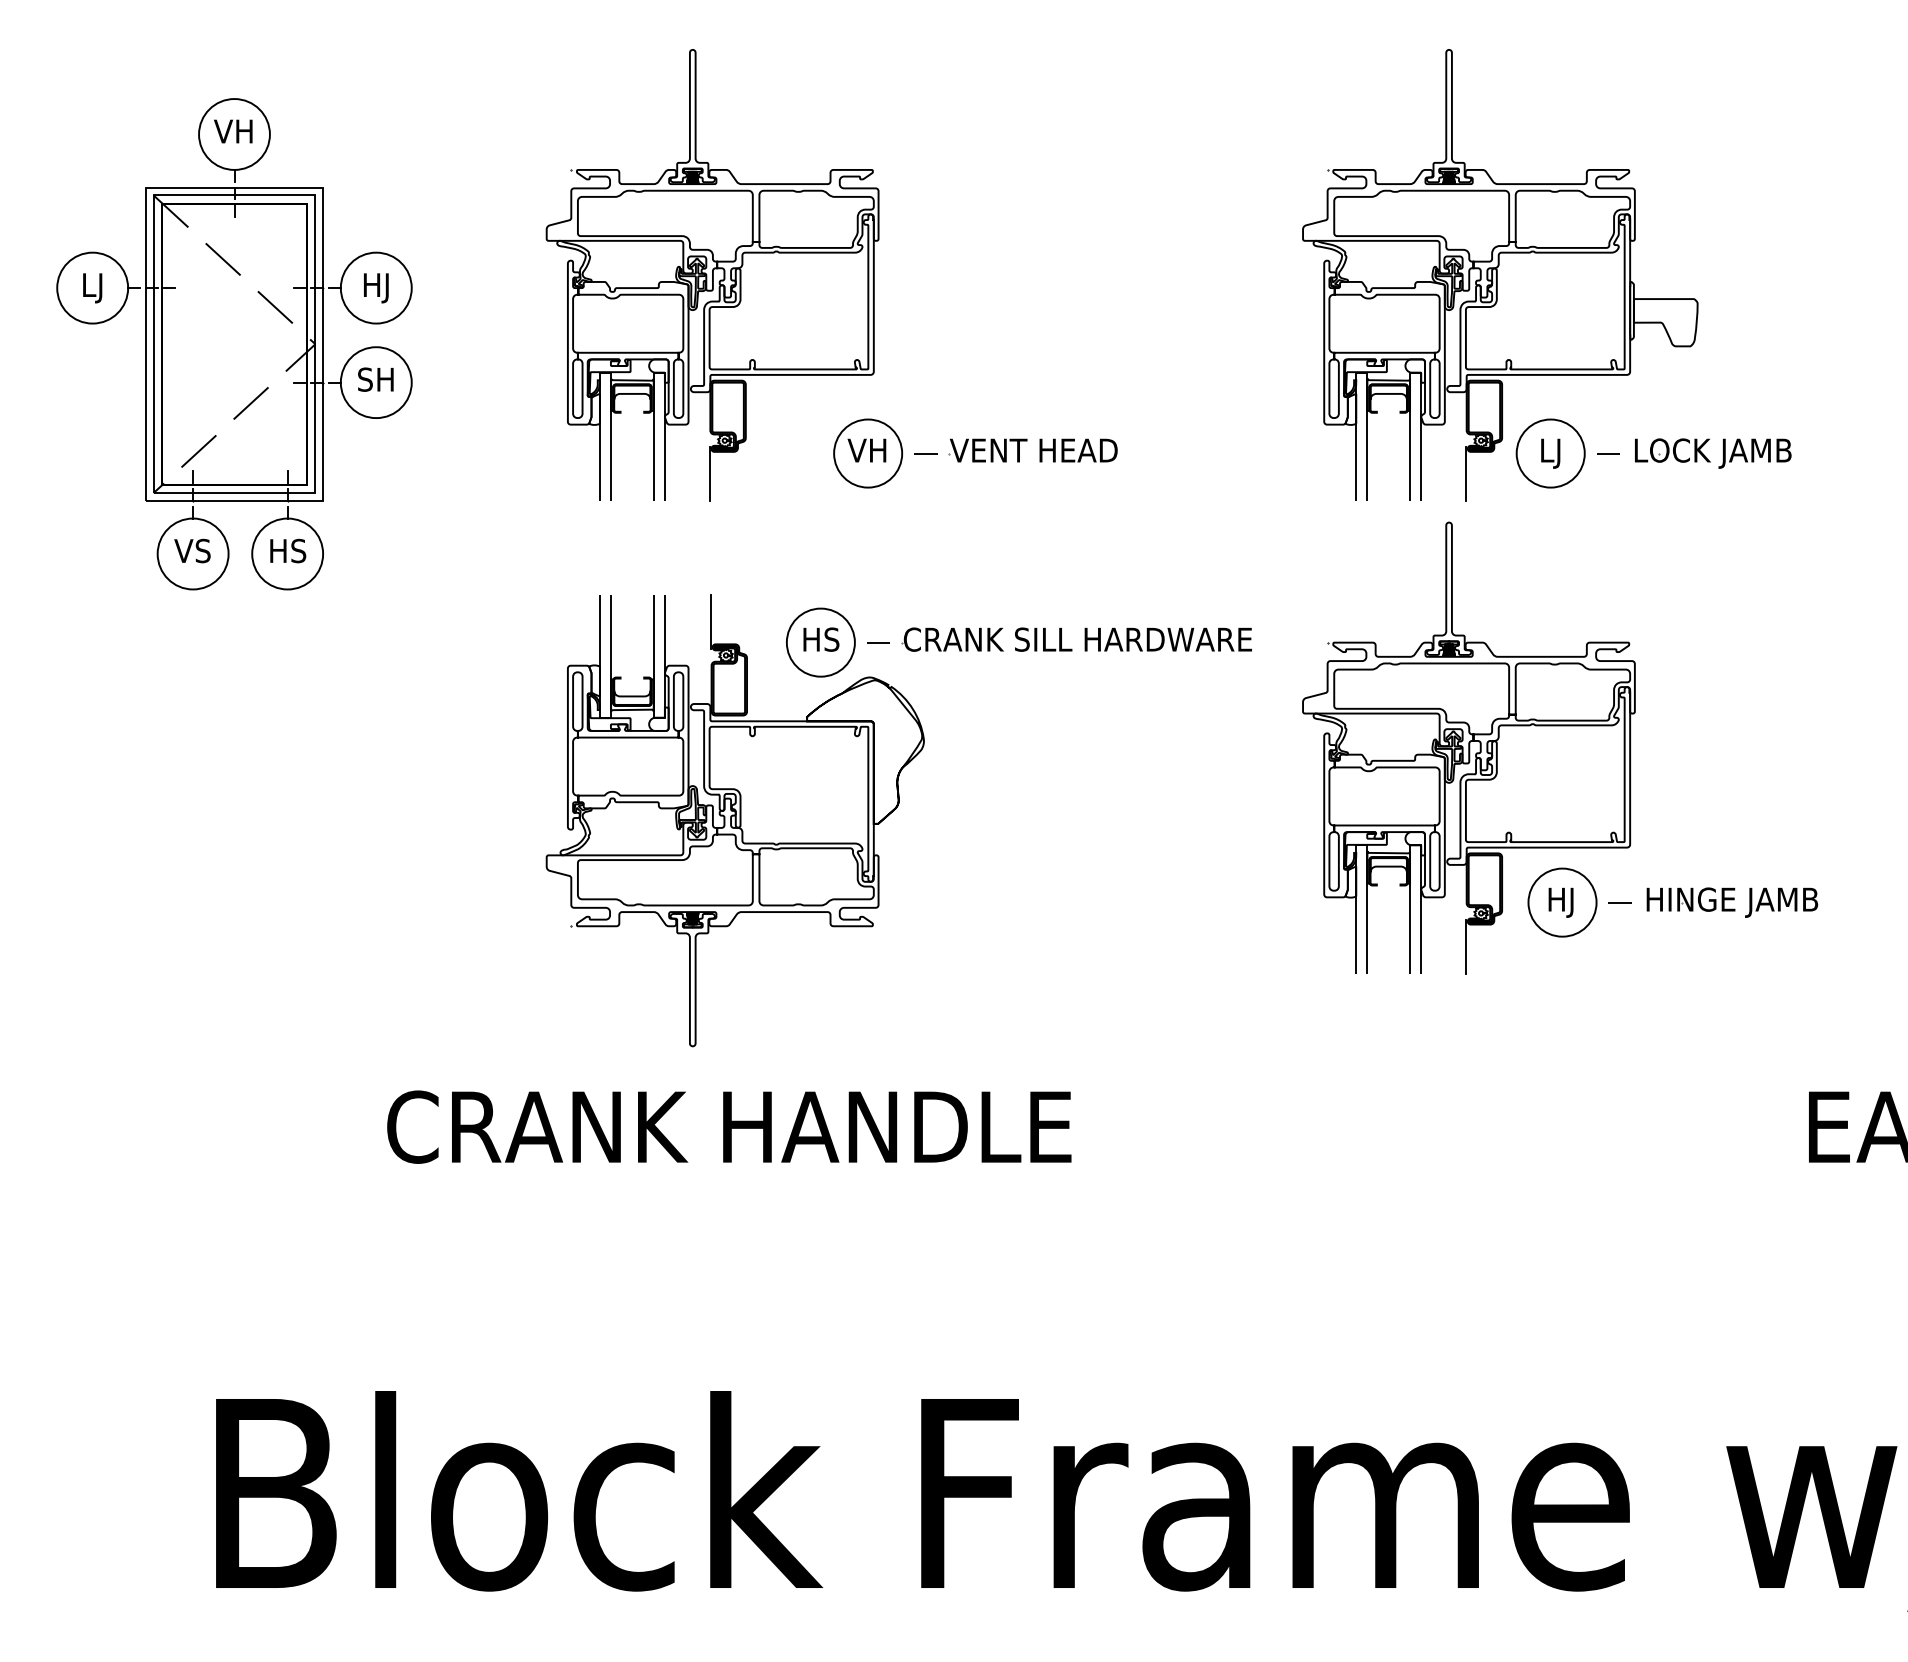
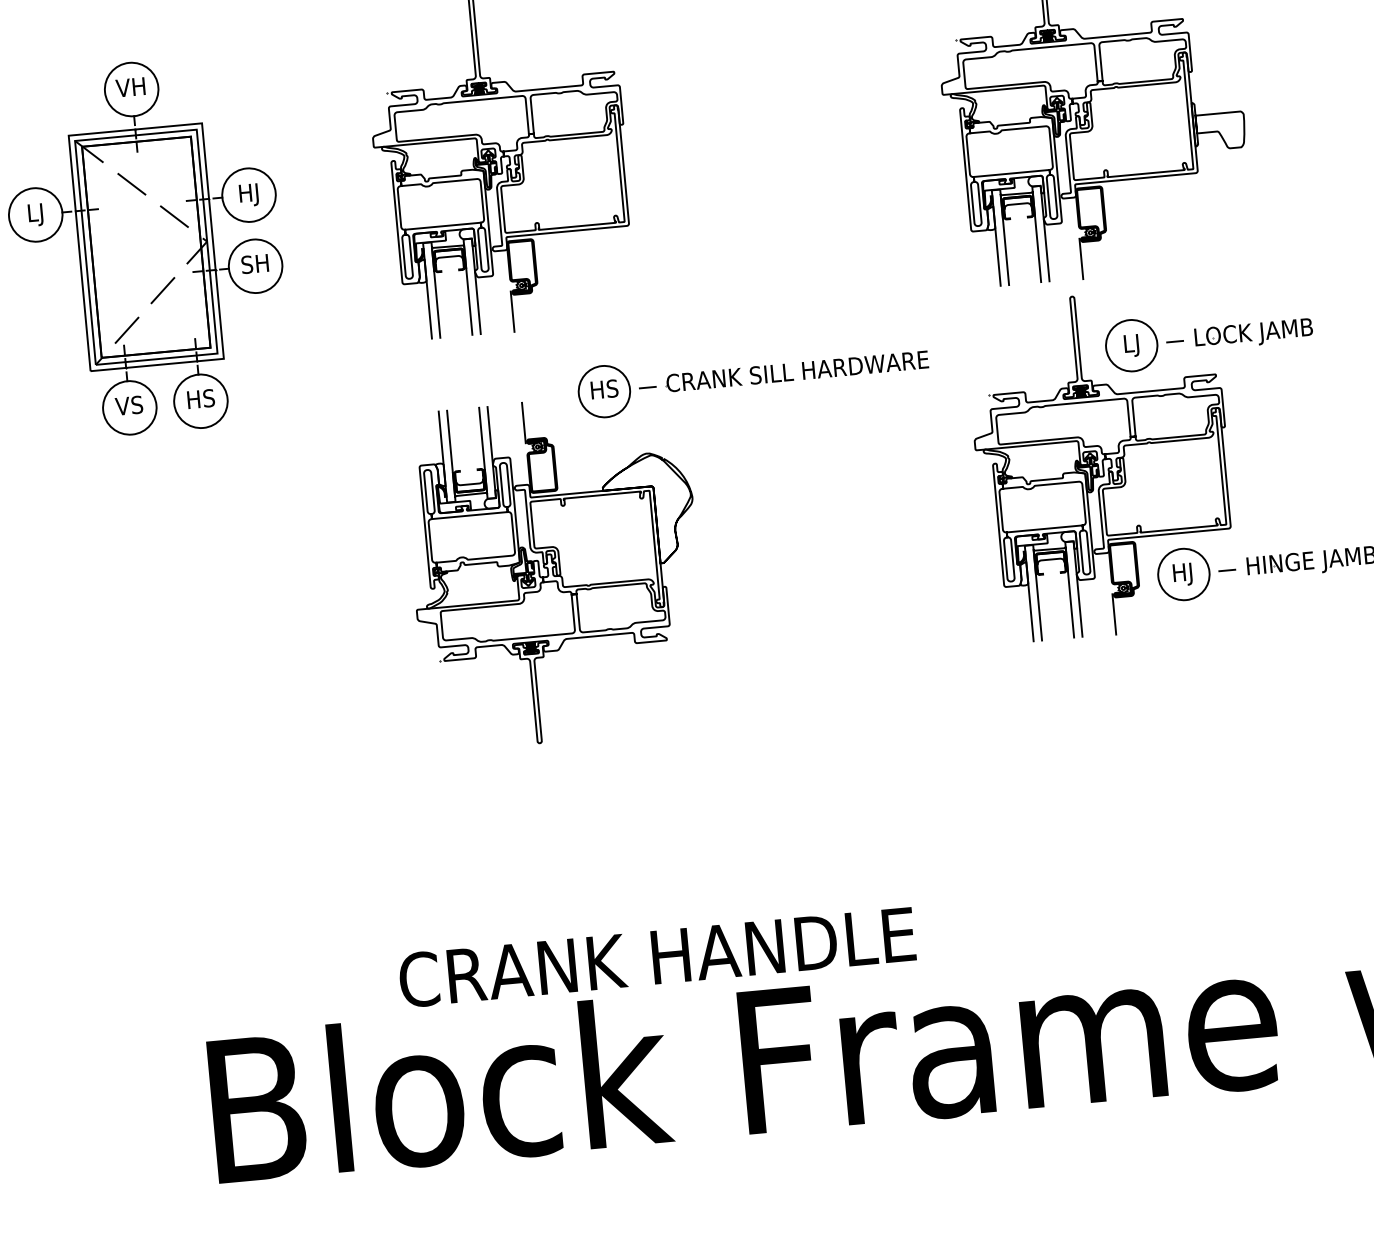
part: (975, 453) -> (711, 277), removed
part: (1653, 453) -> (1209, 338), moved
part: (1018, 642) -> (753, 377), moved
text: (729, 1126) -> (657, 956), moved

